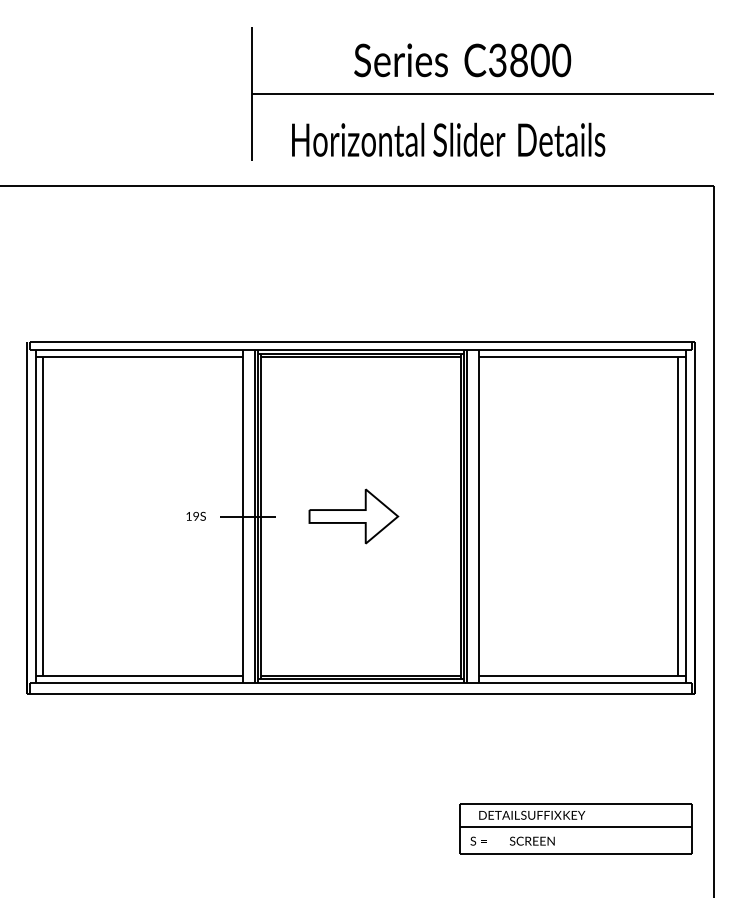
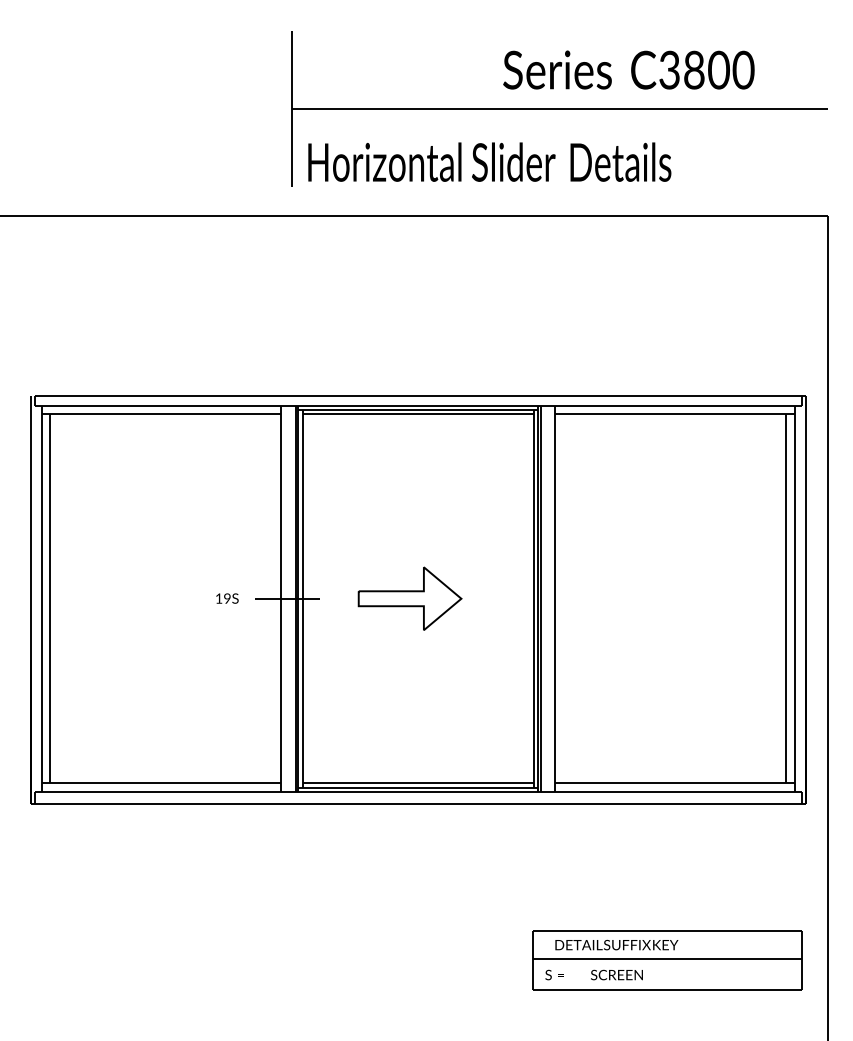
text: (462, 60) -> (628, 70), moved
text: (448, 139) -> (489, 161), moved

